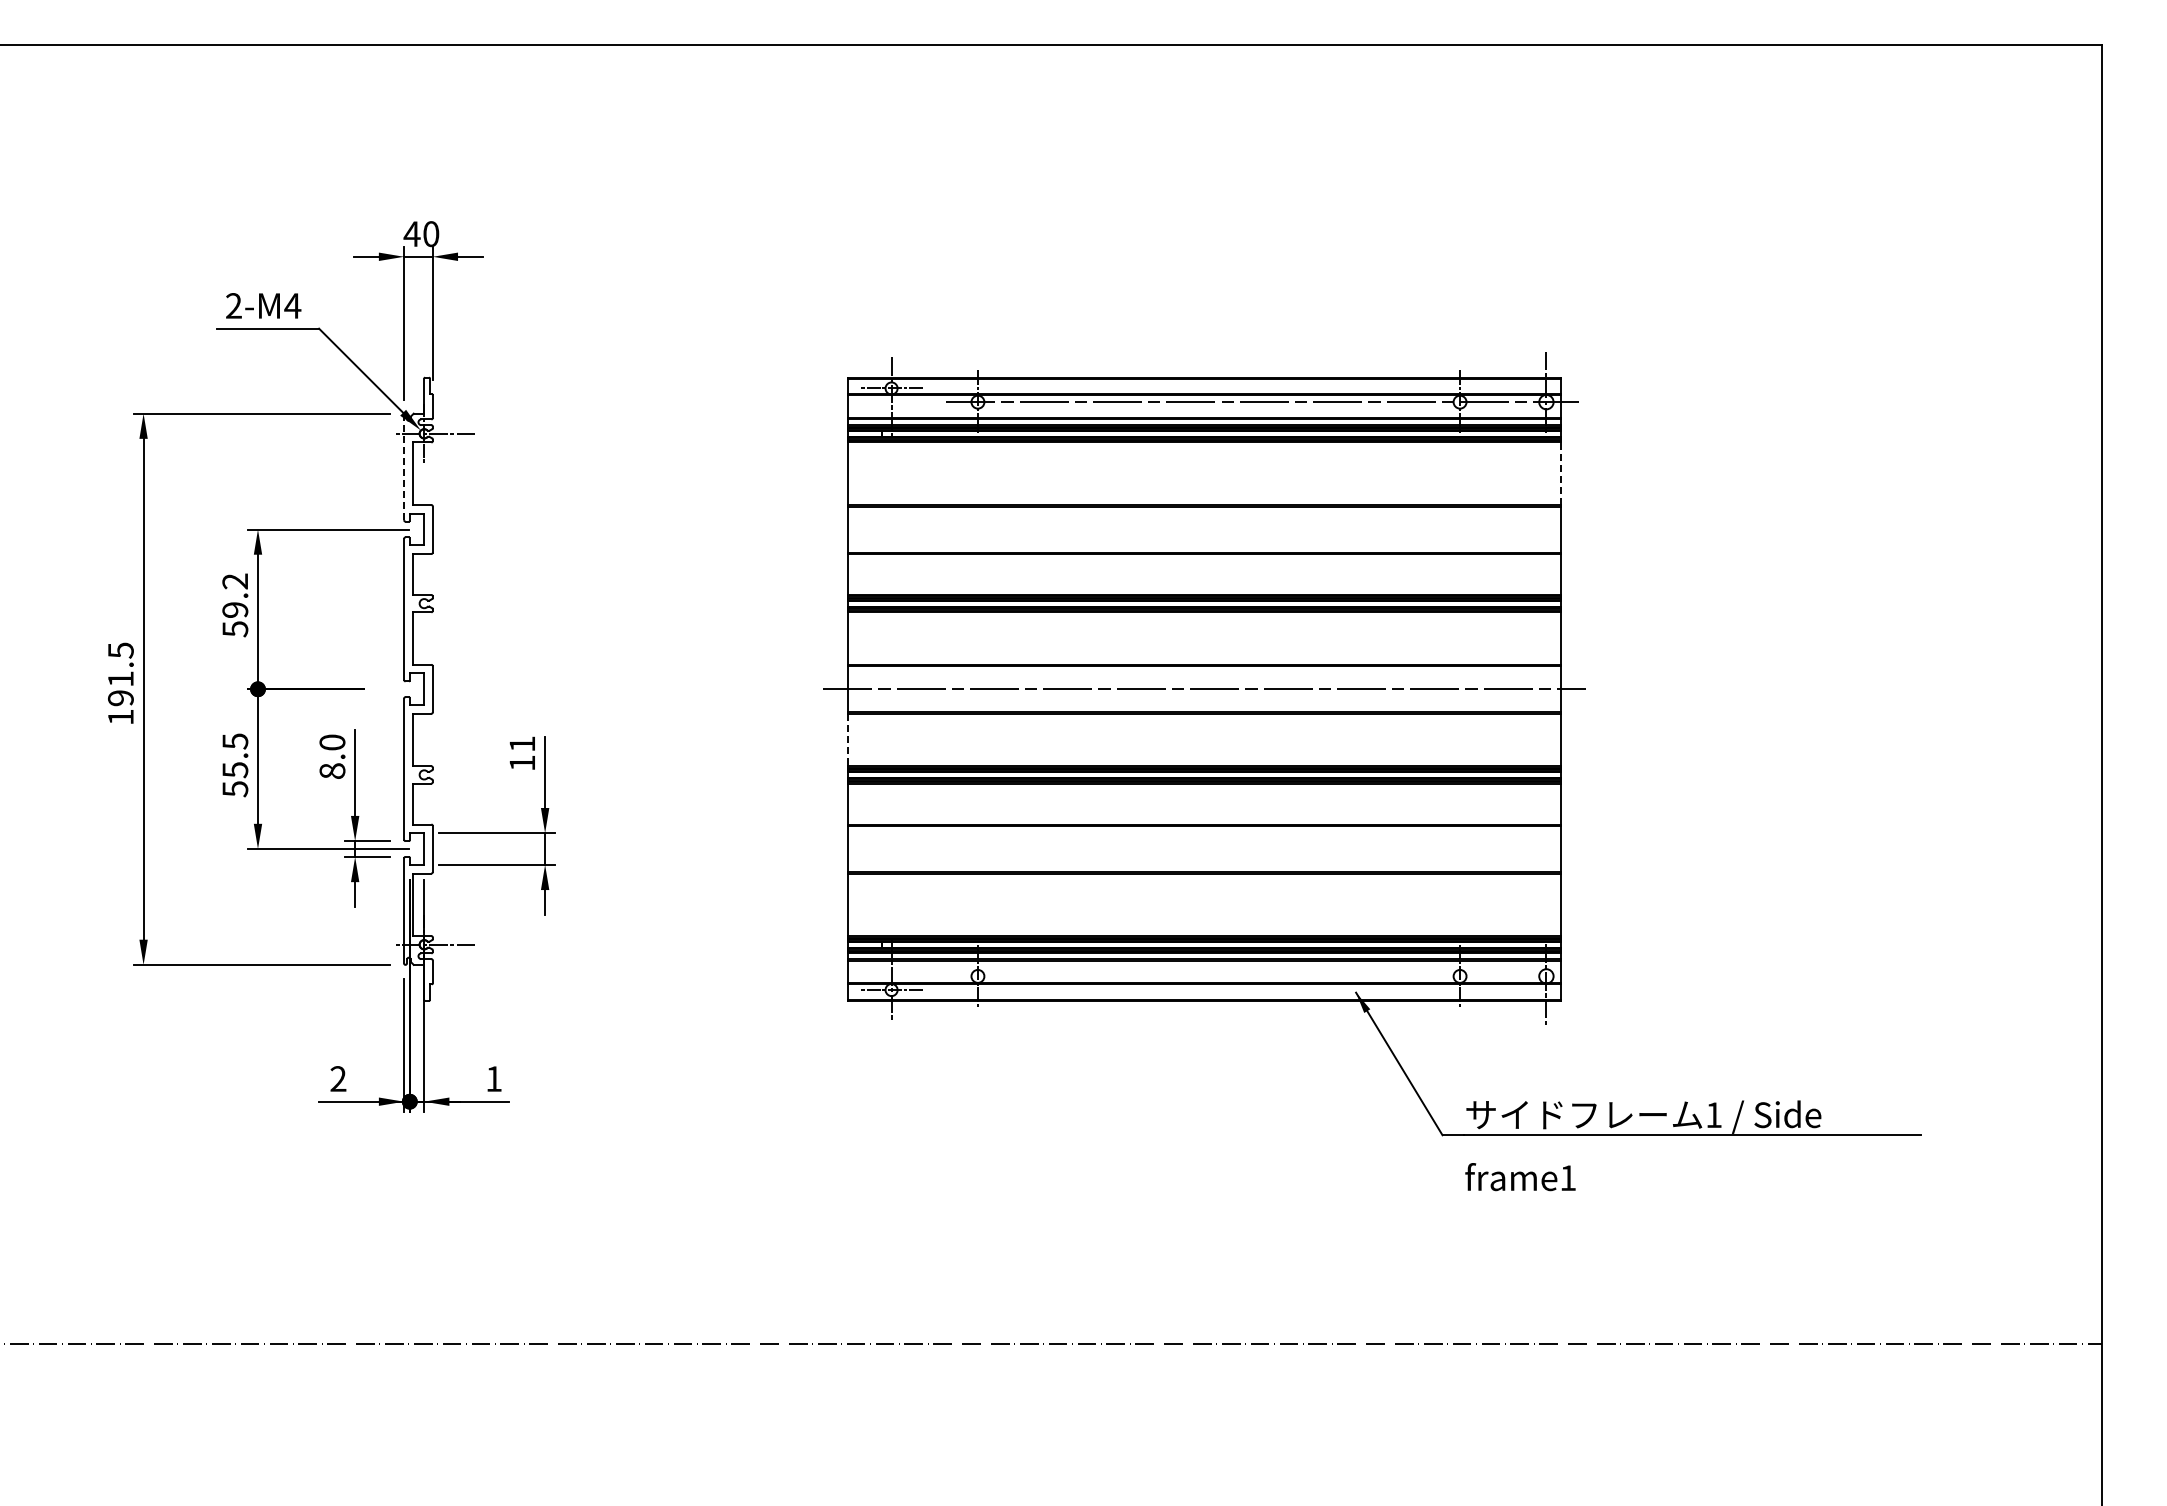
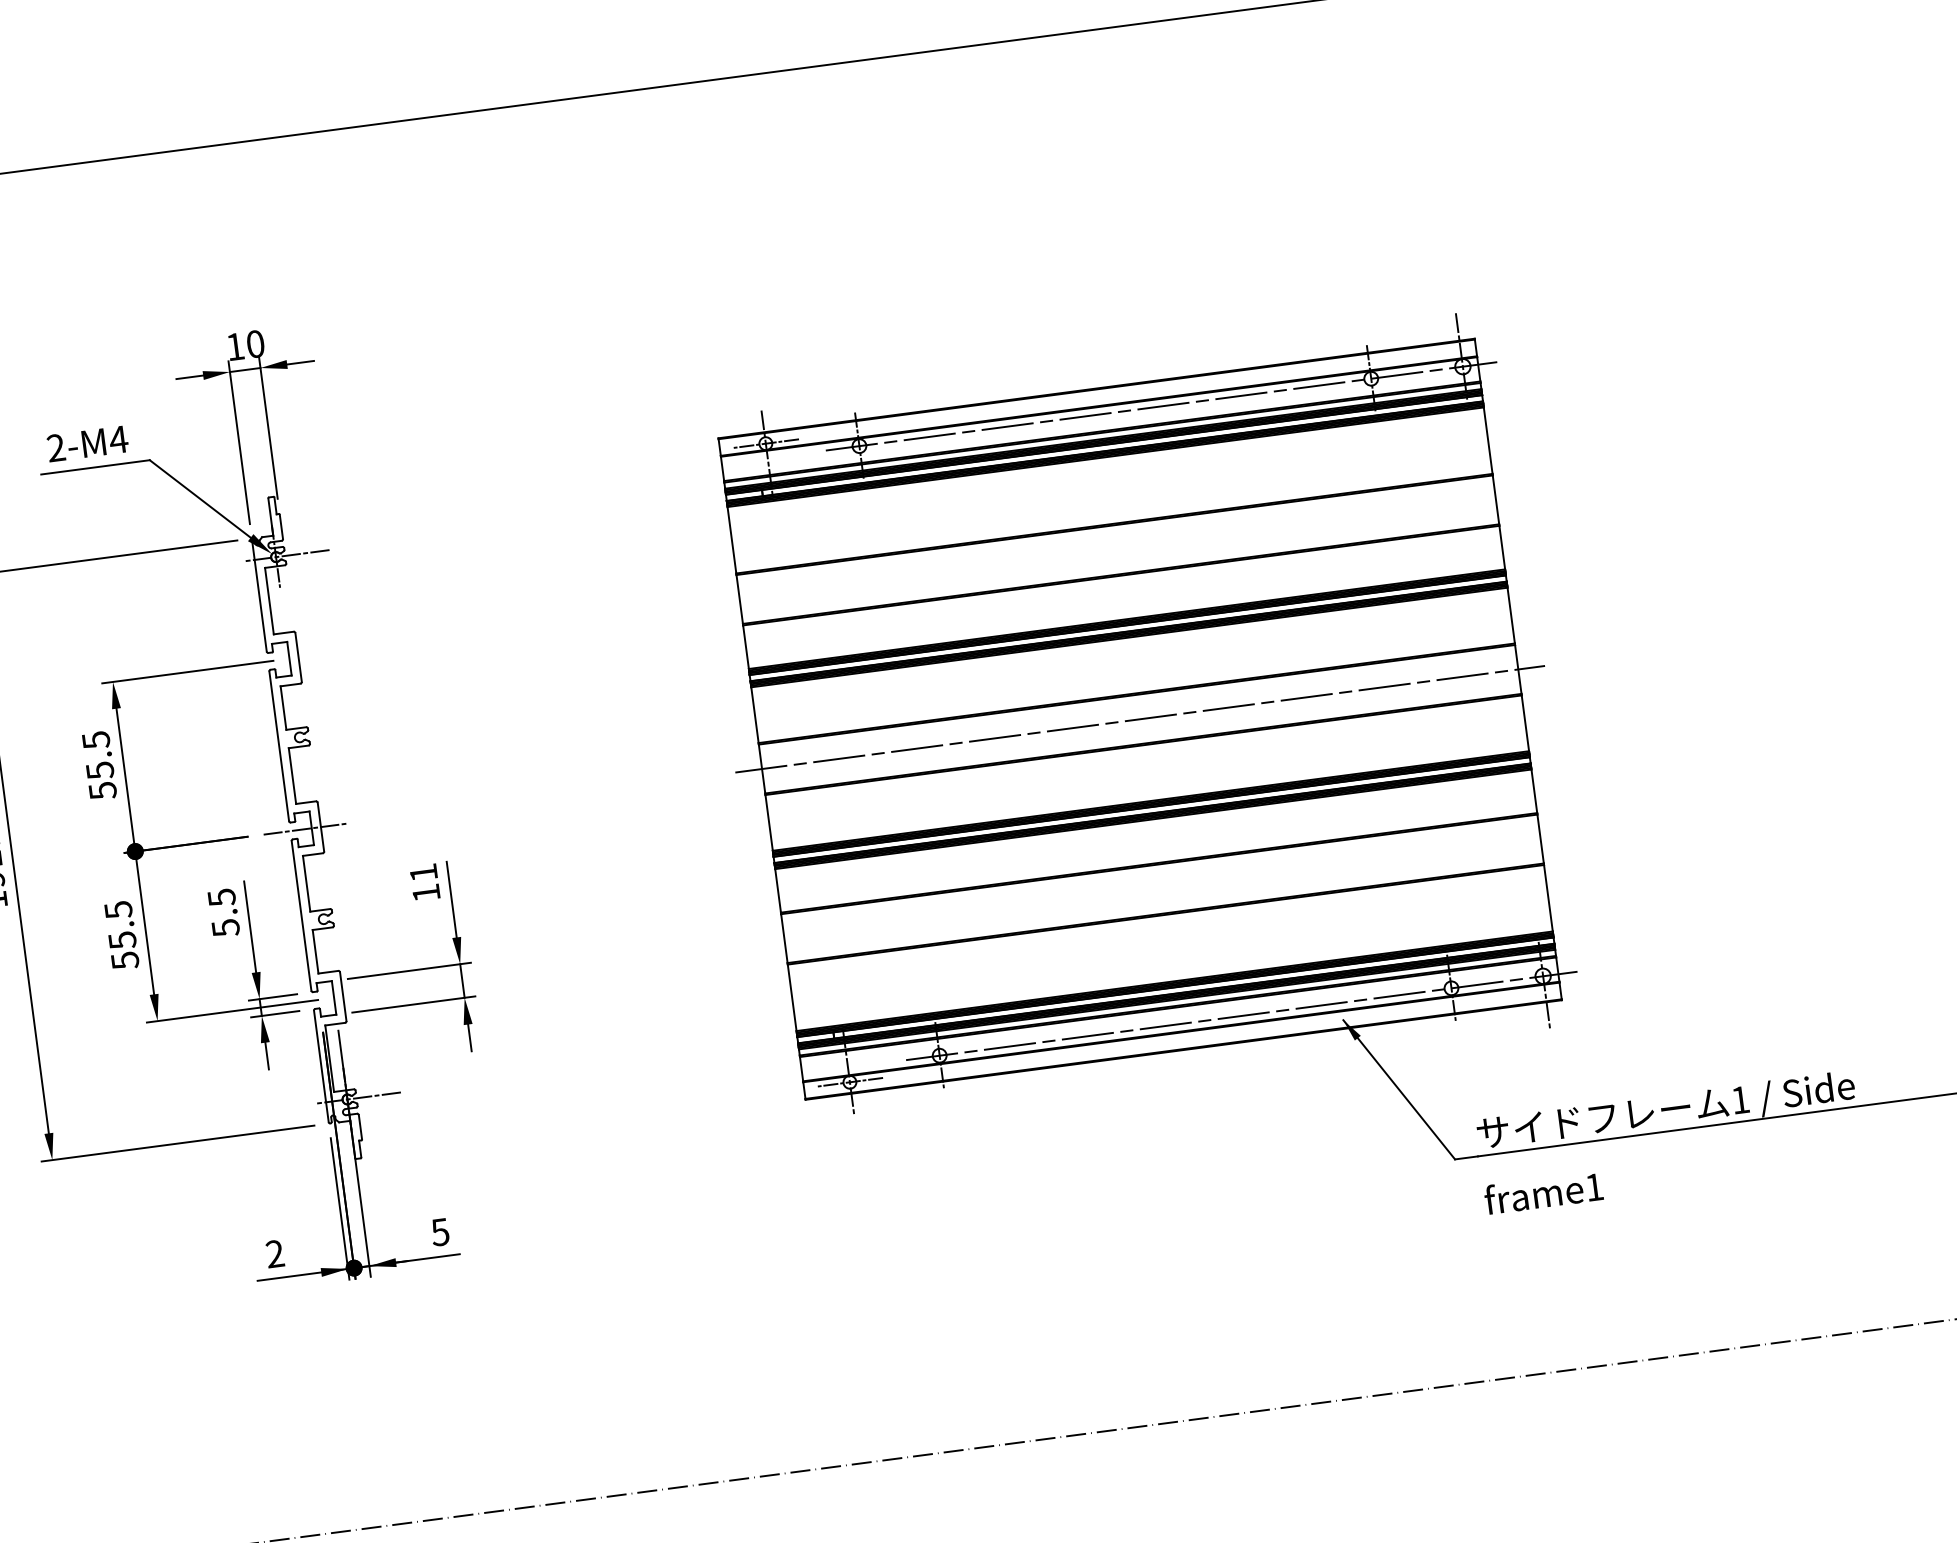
text: (411, 233) -> (234, 346), 40 -> 10
line: (404, 467) -> (259, 595), dashed -> solid
line: (1560, 473) -> (1487, 440), dashed -> solid
text: (235, 595) -> (98, 755), 59.2 -> 55.5
line: (418, 689) -> (305, 829), added
line: (848, 740) -> (769, 823), dashed -> solid
text: (332, 756) -> (223, 912), 8.0 -> 5.5
line: (1262, 976) -> (1241, 1016), added
text: (493, 1078) -> (439, 1231), 1 -> 5

